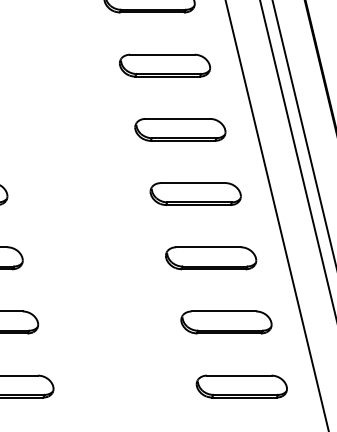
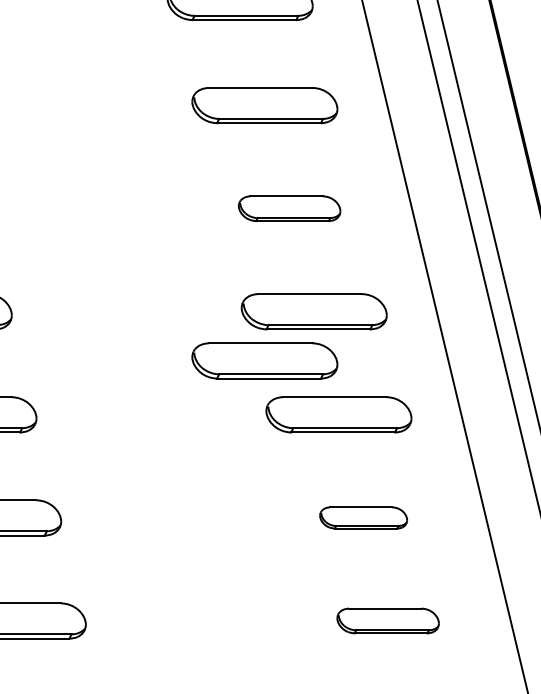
part: (180, 129) -> (289, 208), size x0.7
part: (164, 224) -> (264, 360), added
part: (226, 322) -> (363, 518), size x0.6
part: (241, 386) -> (387, 620), size x0.7

